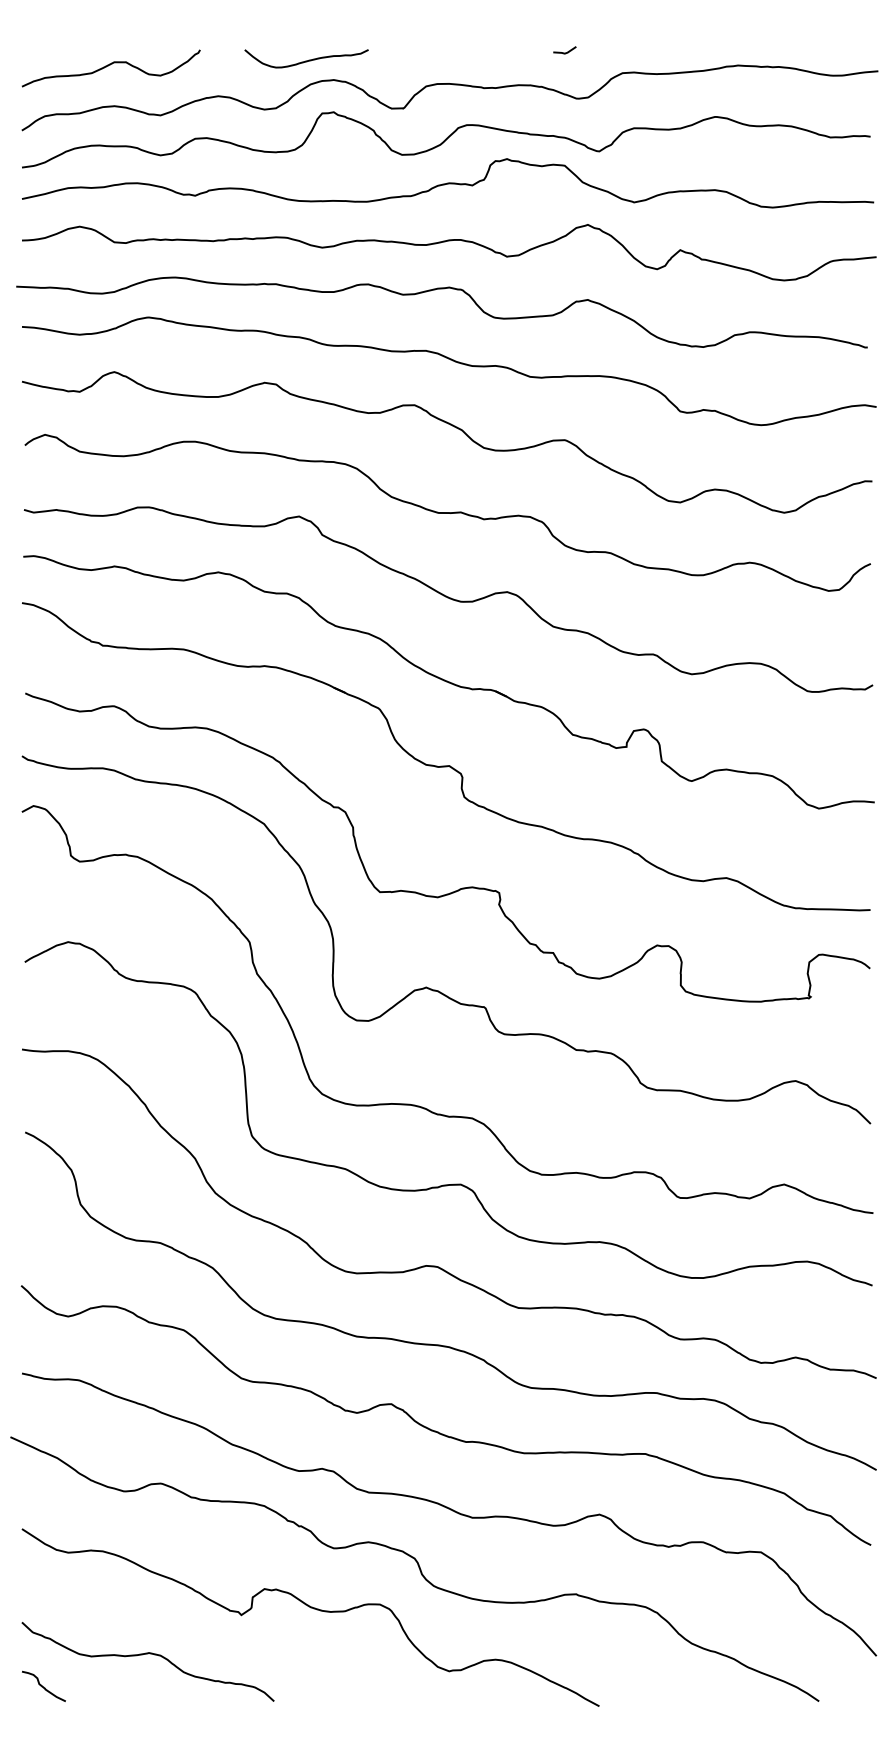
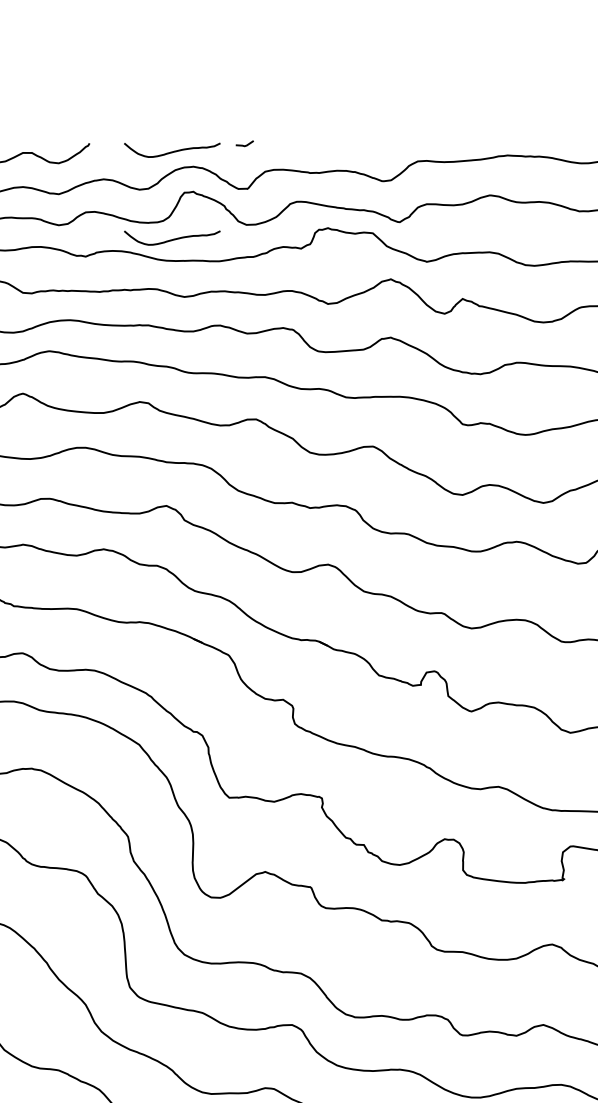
line: (564, 52) -> (244, 145), moved
curve: (306, 173) -> (172, 239), added

